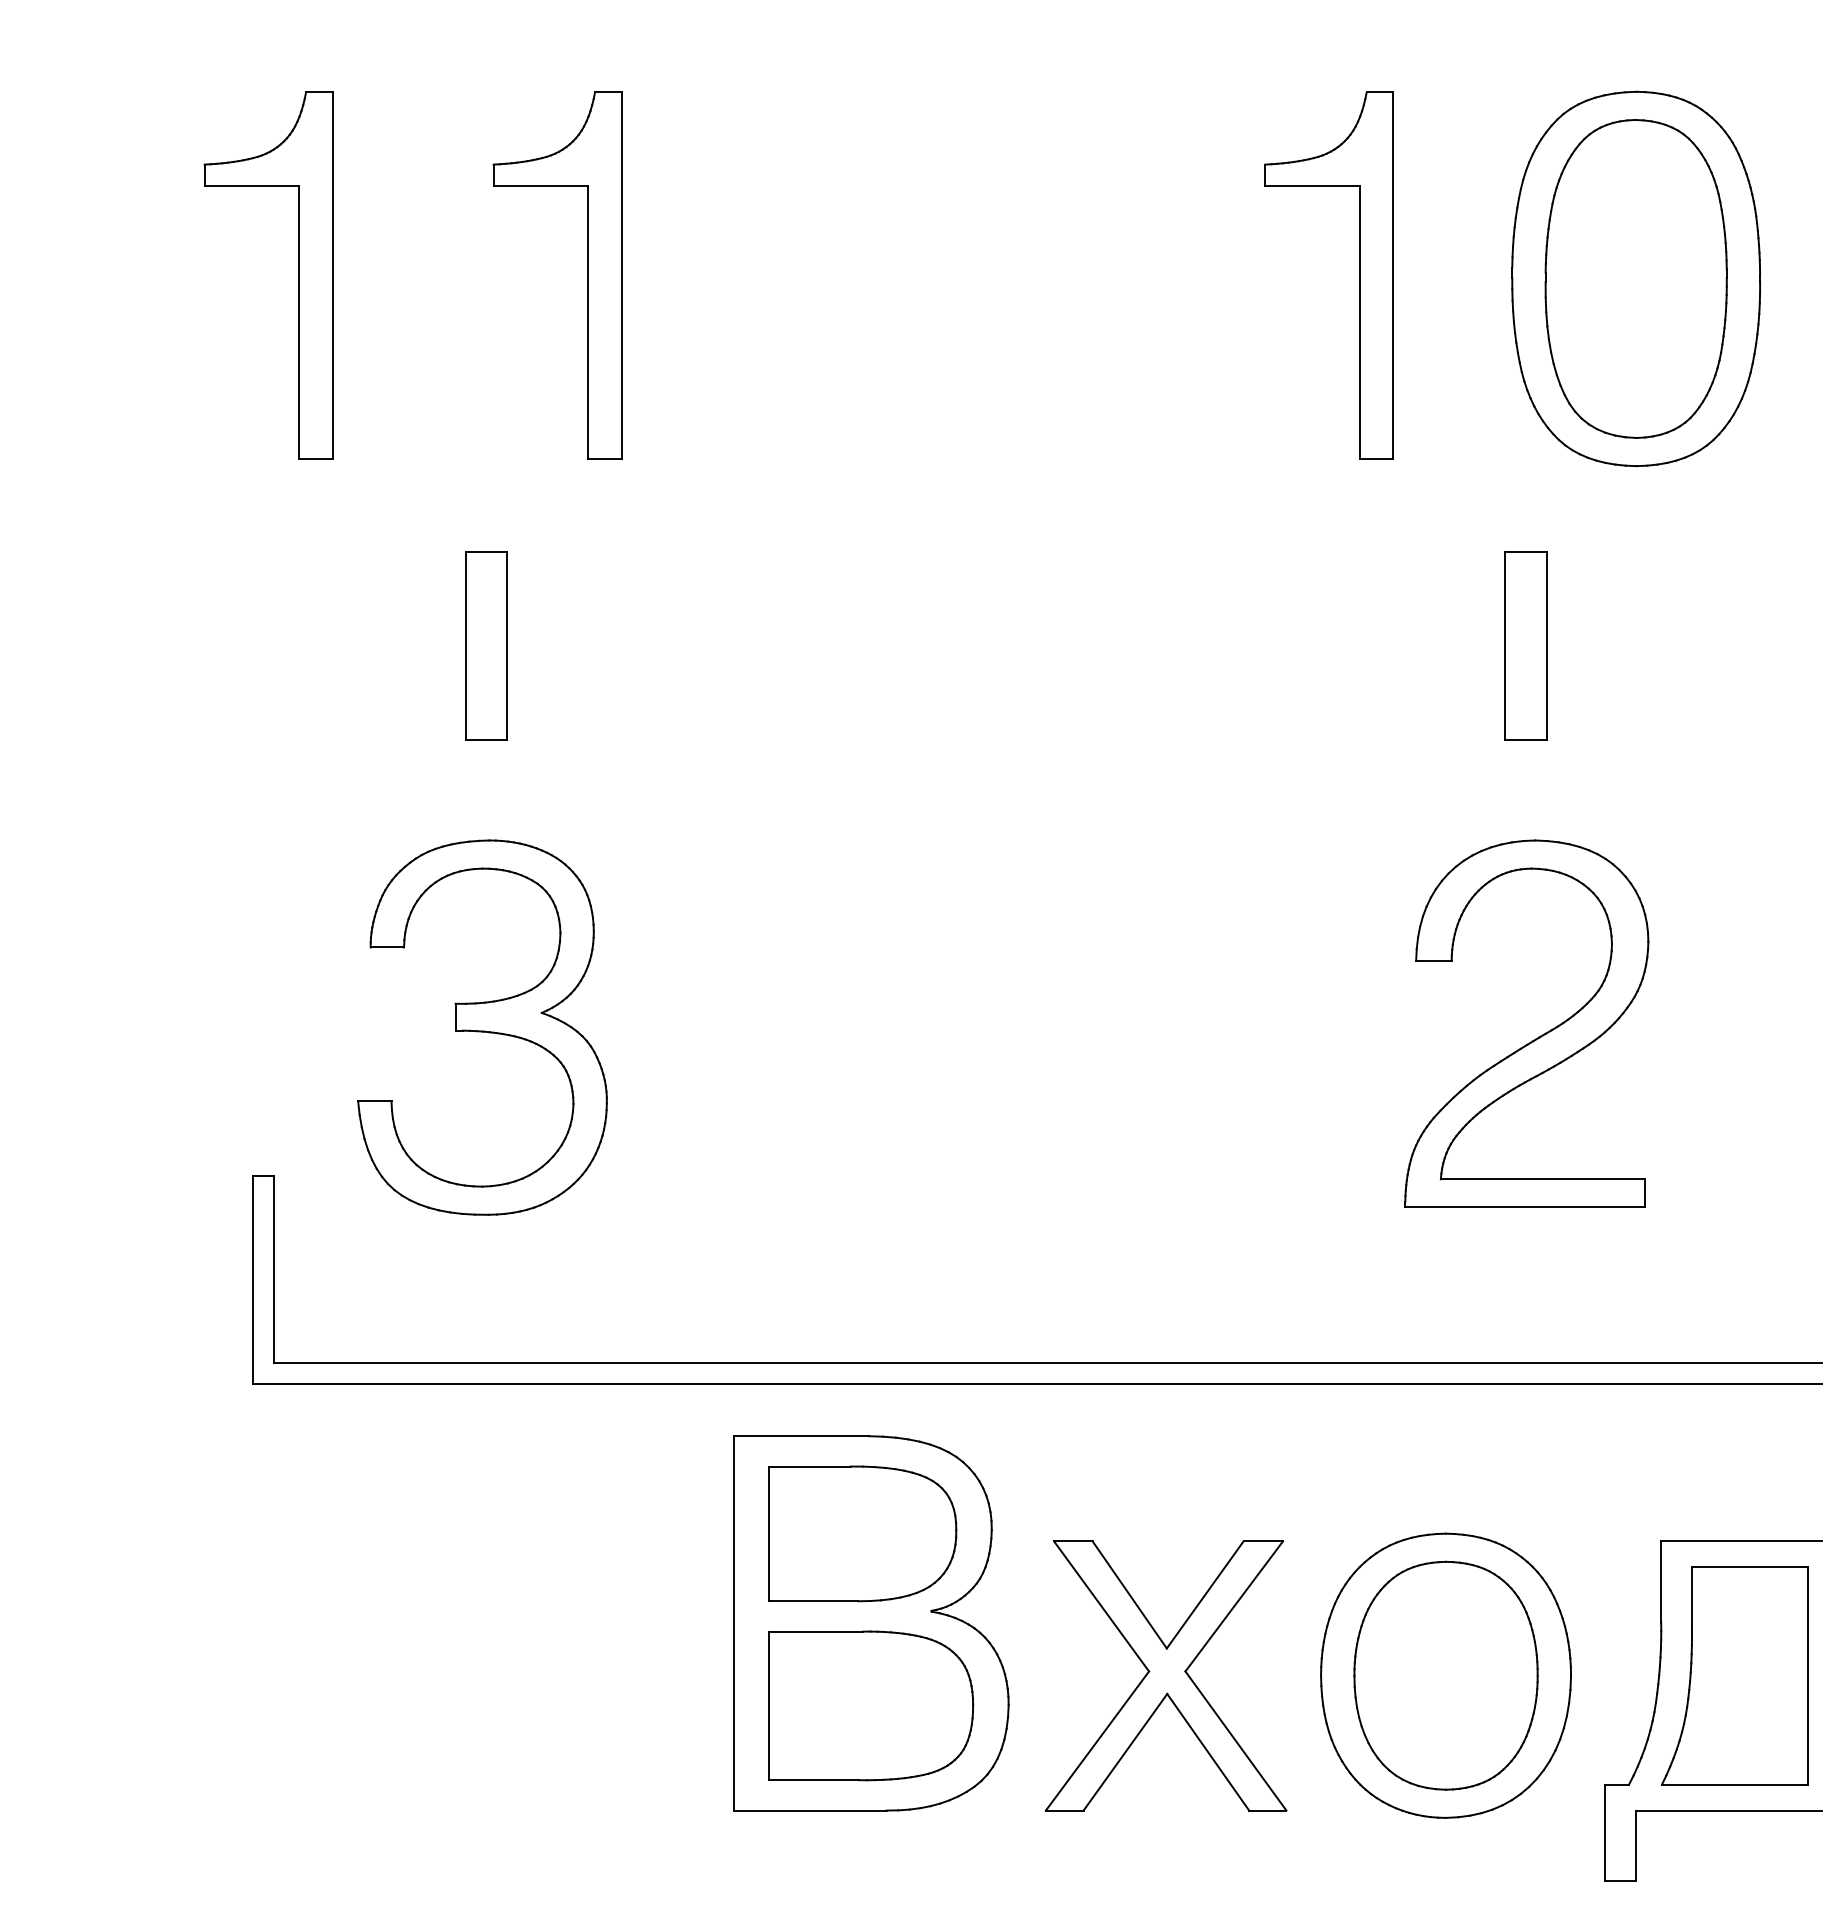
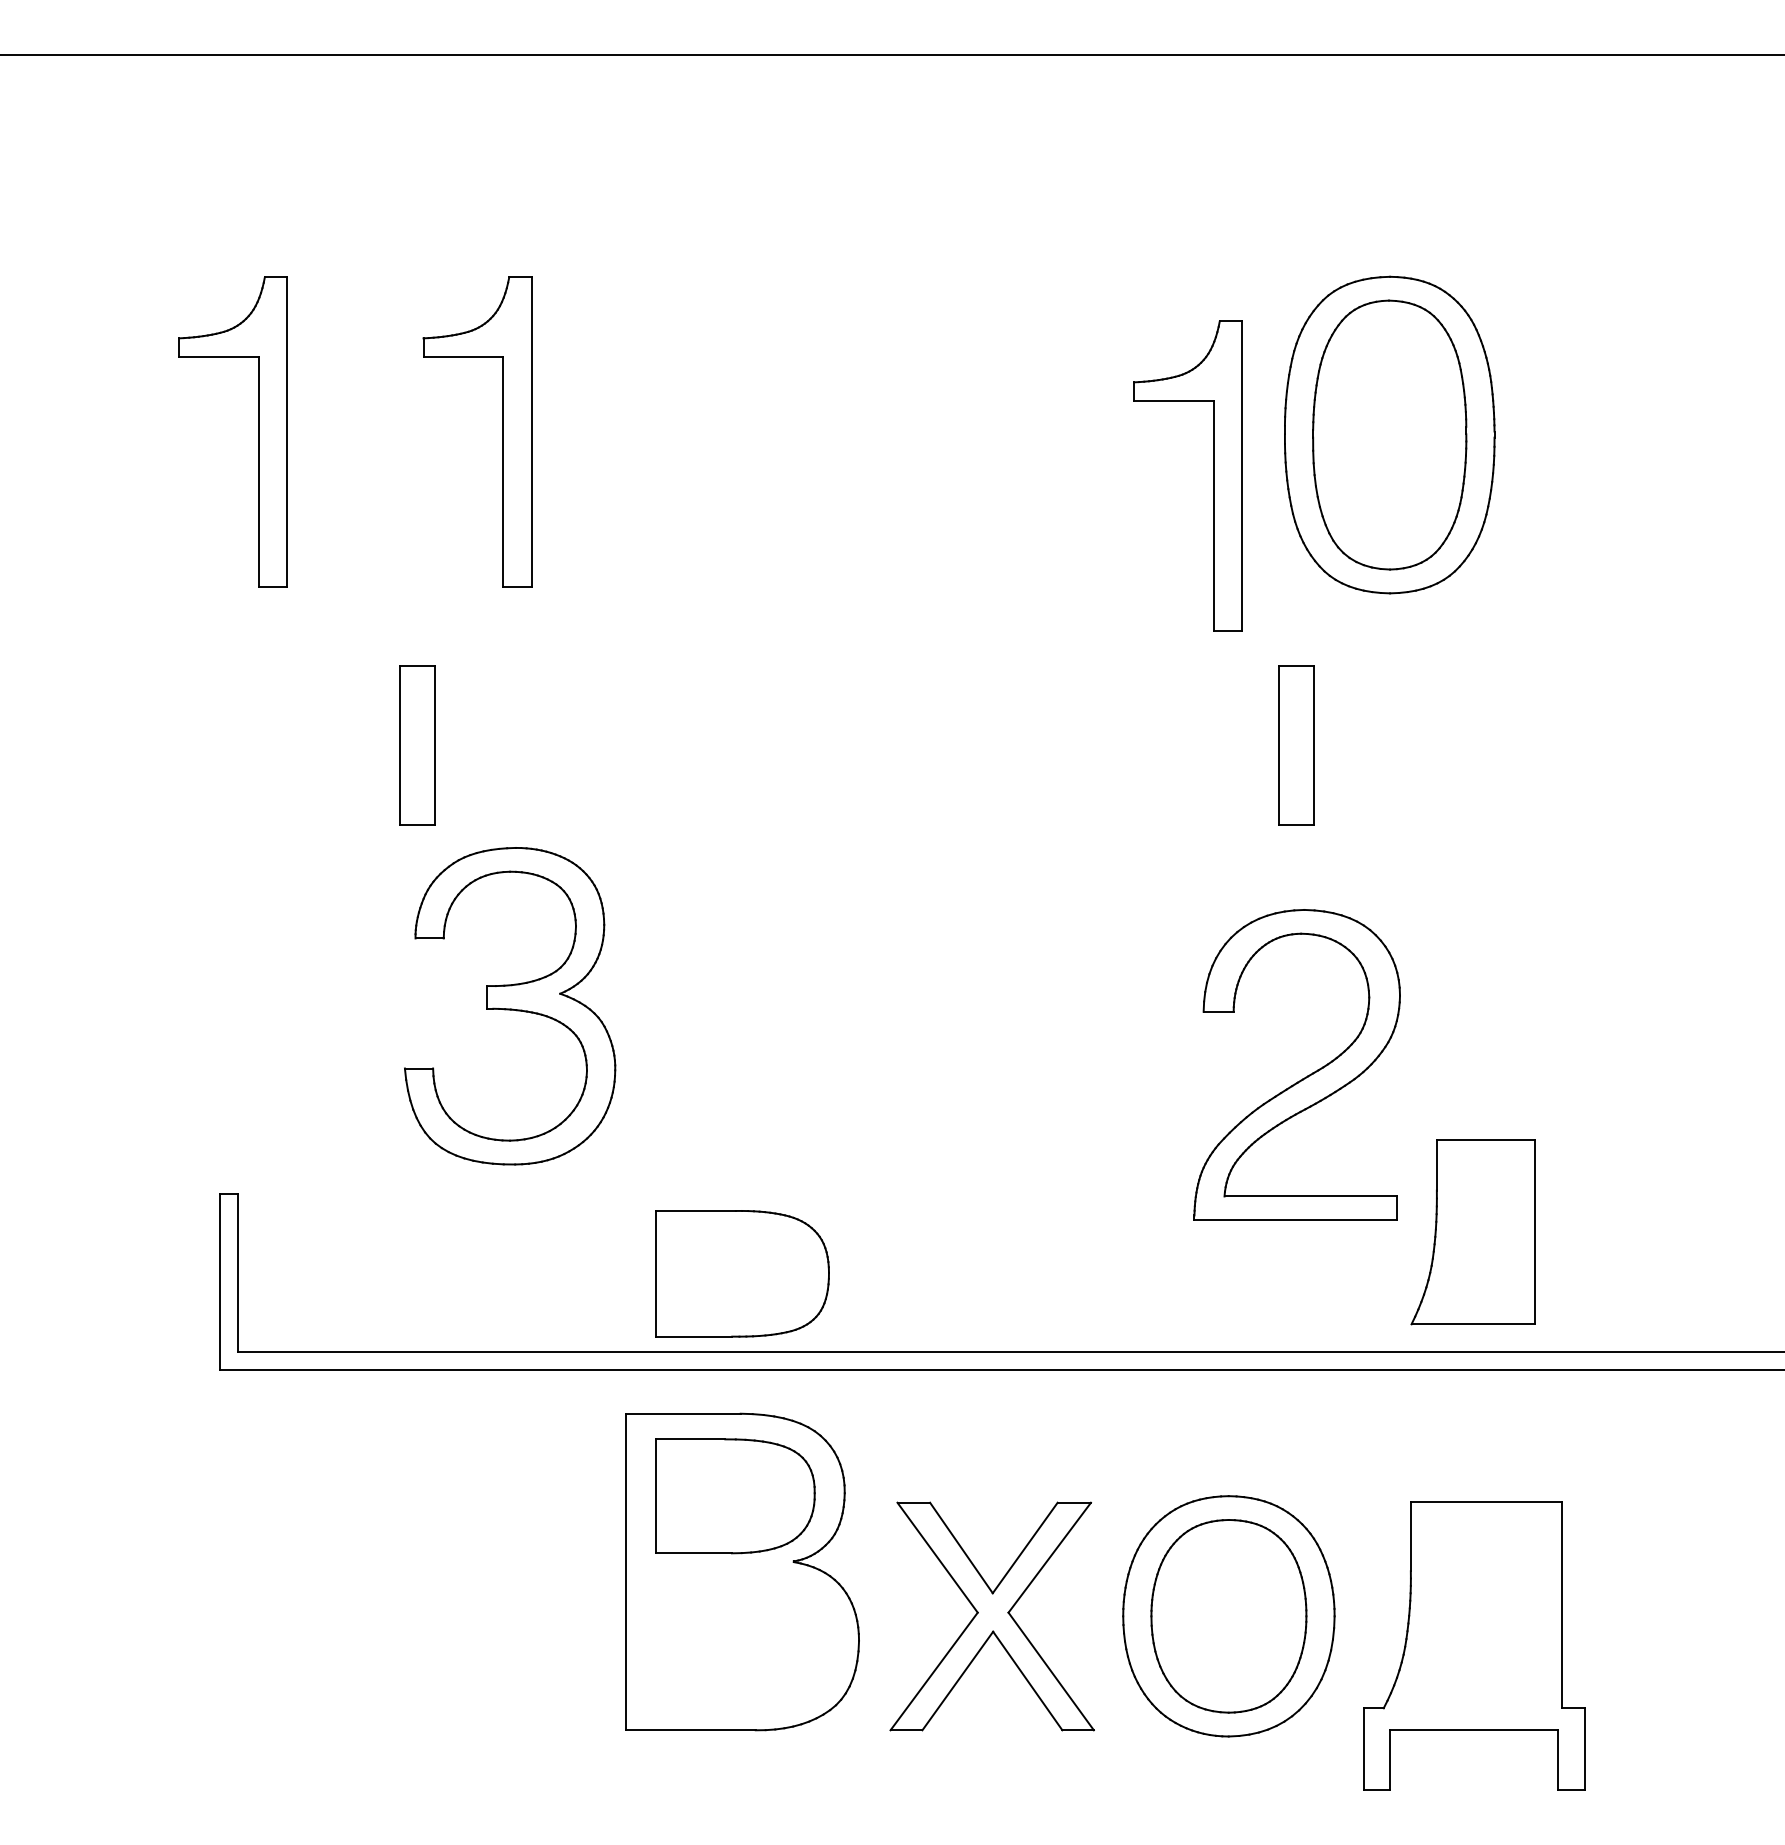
part: (1359, 274) -> (1213, 475), moved
part: (482, 1027) -> (510, 1006), moved
part: (1734, 1675) -> (1472, 1232), moved
part: (870, 1705) -> (742, 1273), moved

